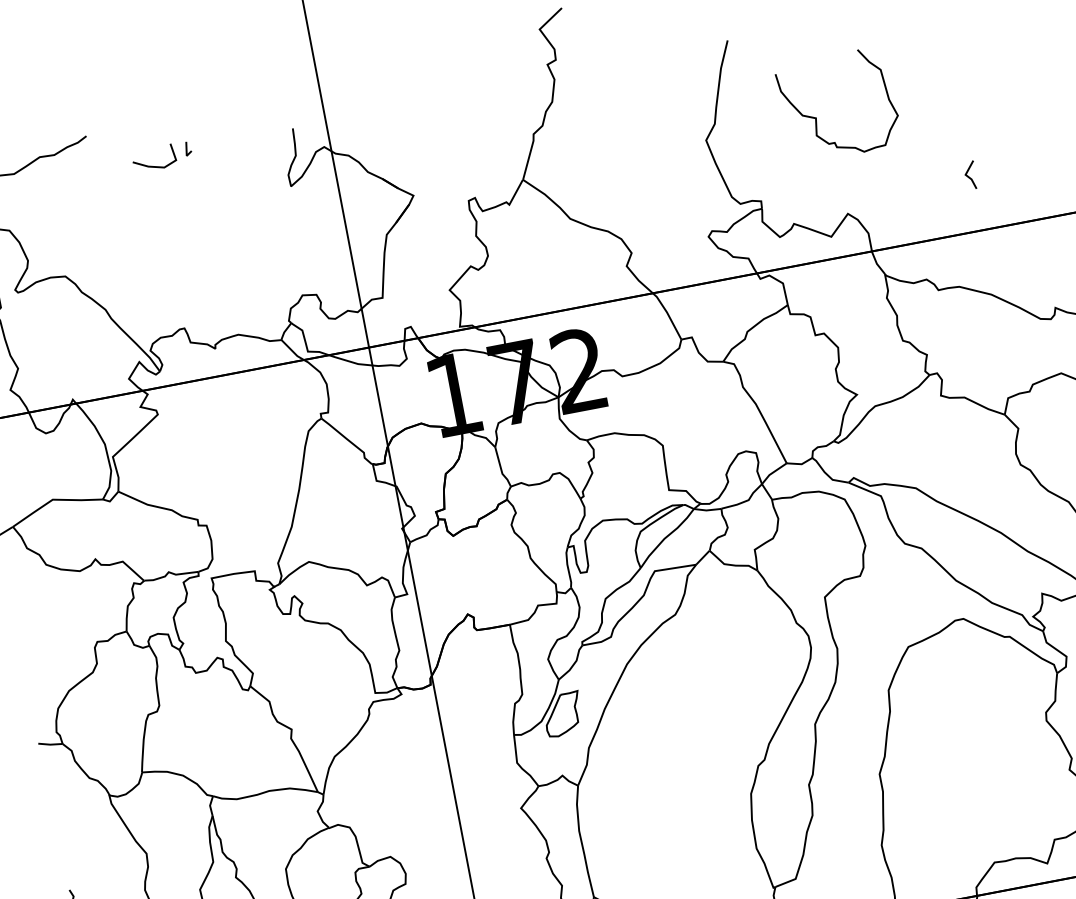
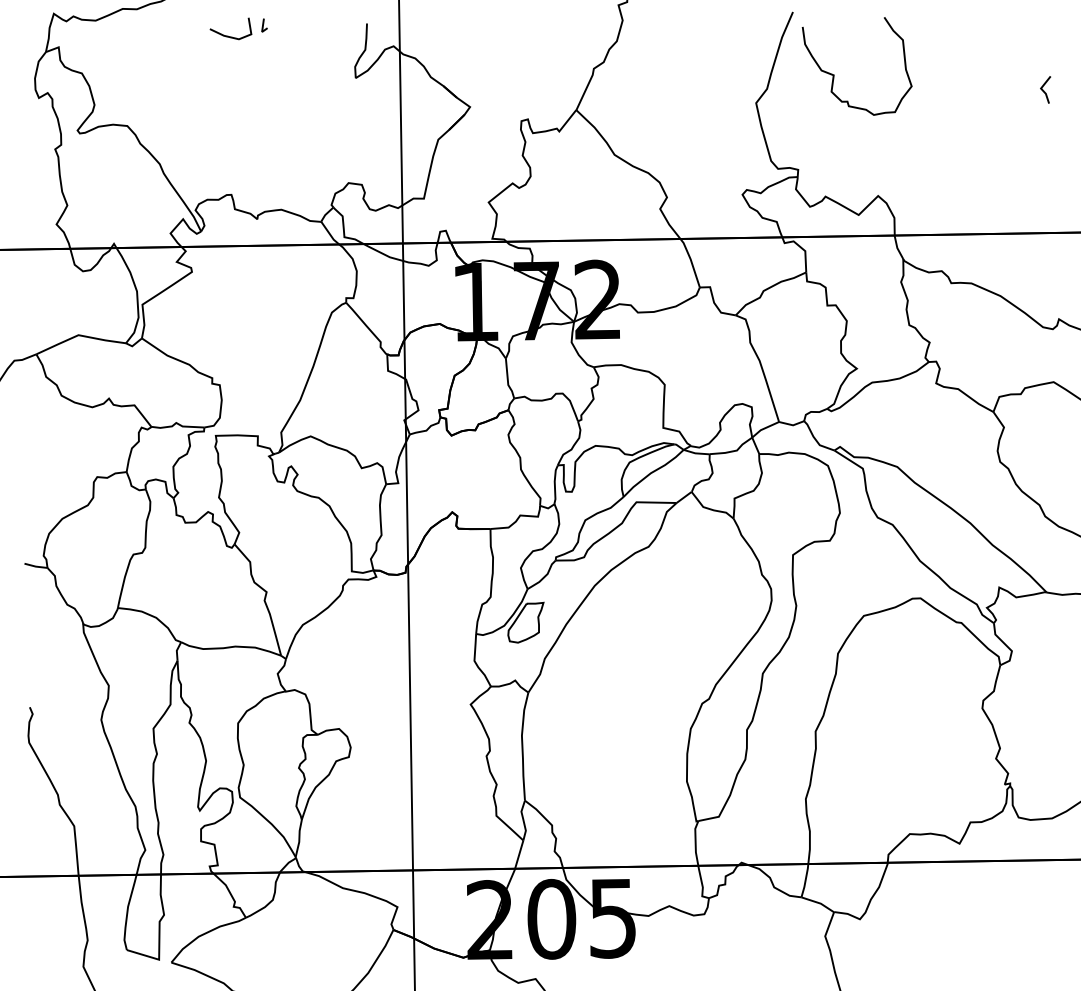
curve: (816, 117) -> (834, 74), moved
line: (969, 176) -> (1044, 90), moved

